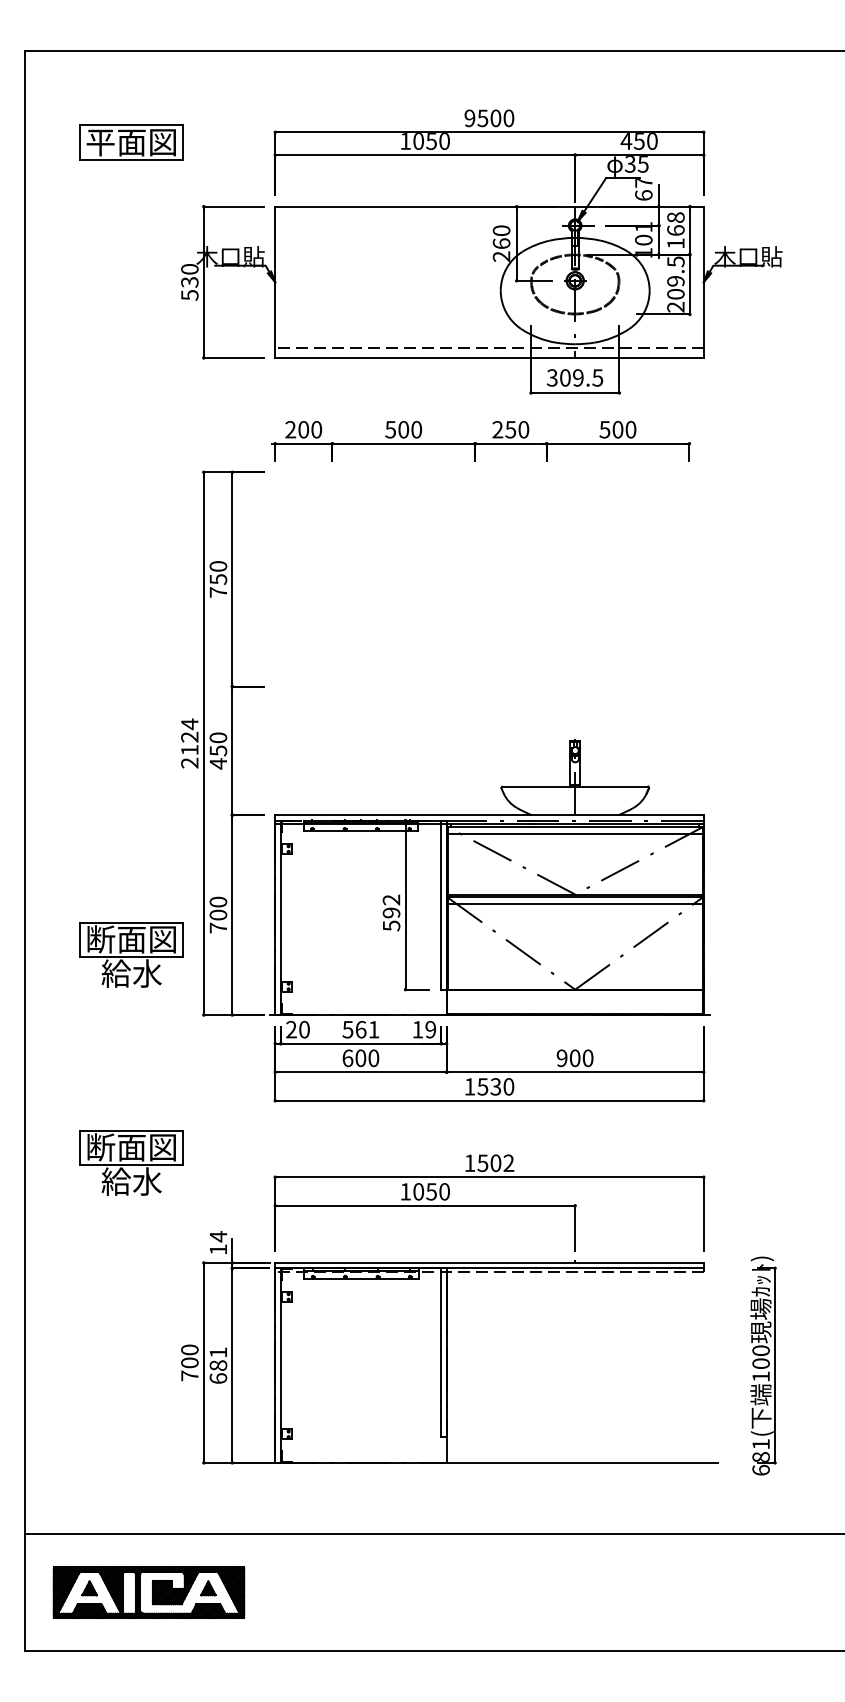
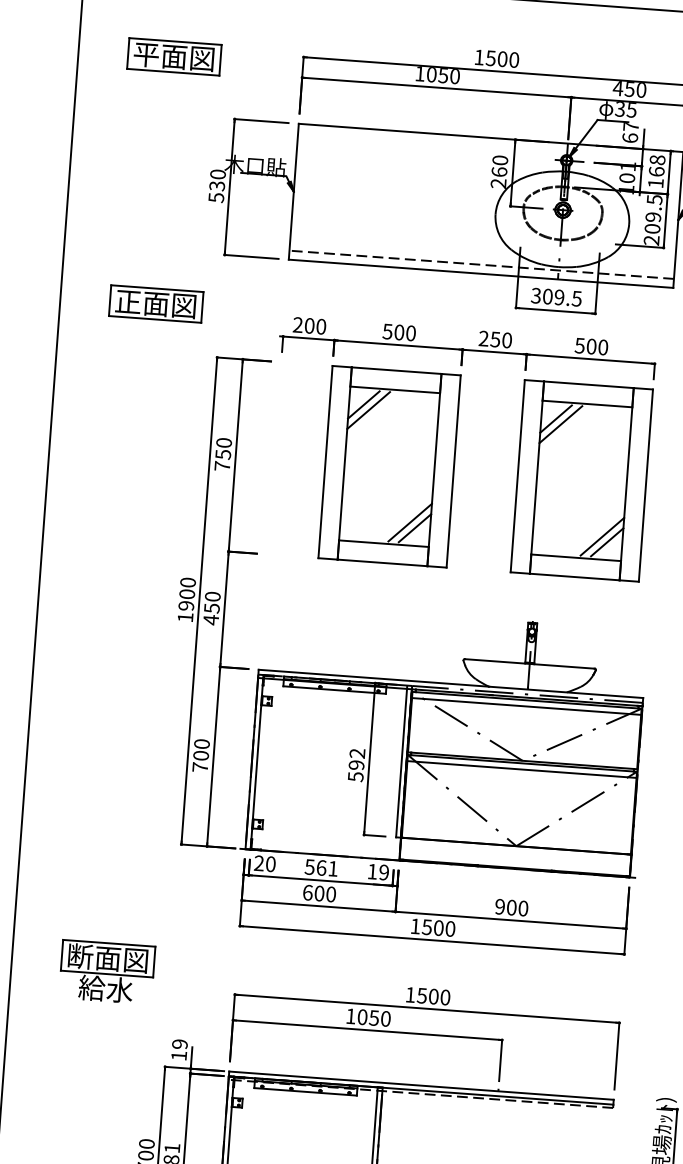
text: (469, 118) -> (478, 57), 9500 -> 1500
part: (131, 417) -> (155, 303), added
part: (403, 579) -> (389, 466), added
part: (617, 579) -> (581, 480), added
text: (189, 743) -> (186, 599), 2124 -> 1900
part: (131, 954) -> (120, 785), removed
text: (495, 1086) -> (438, 927), 1530 -> 1500
text: (508, 1163) -> (445, 997), 1502 -> 1500
text: (218, 1236) -> (180, 1044), 14 -> 19

